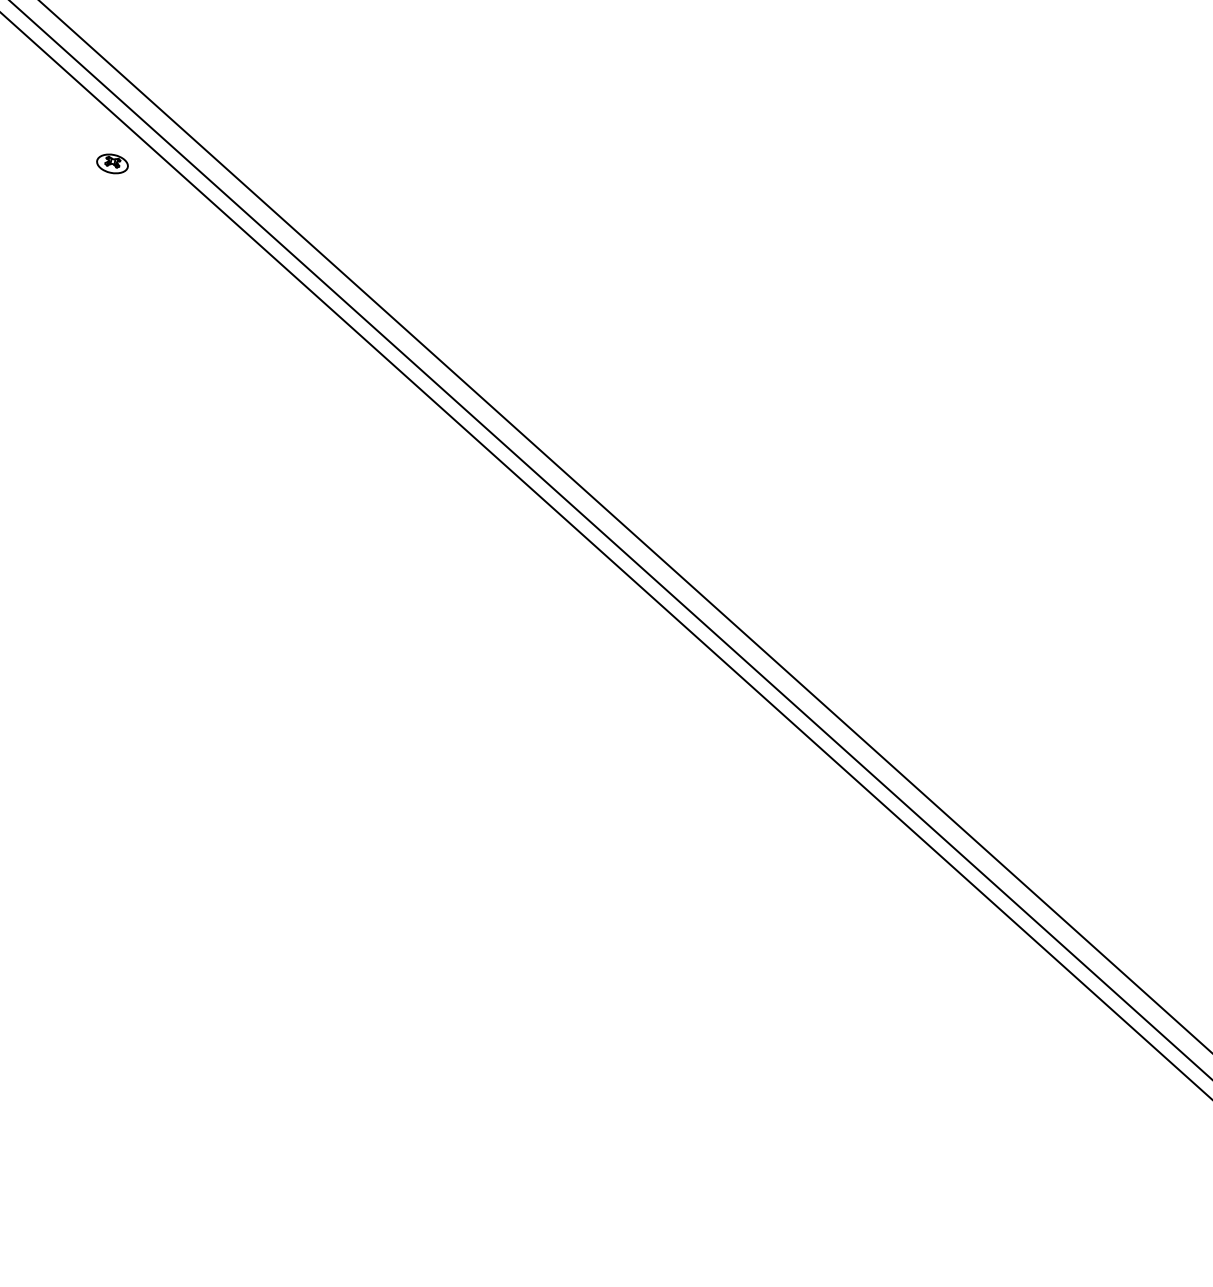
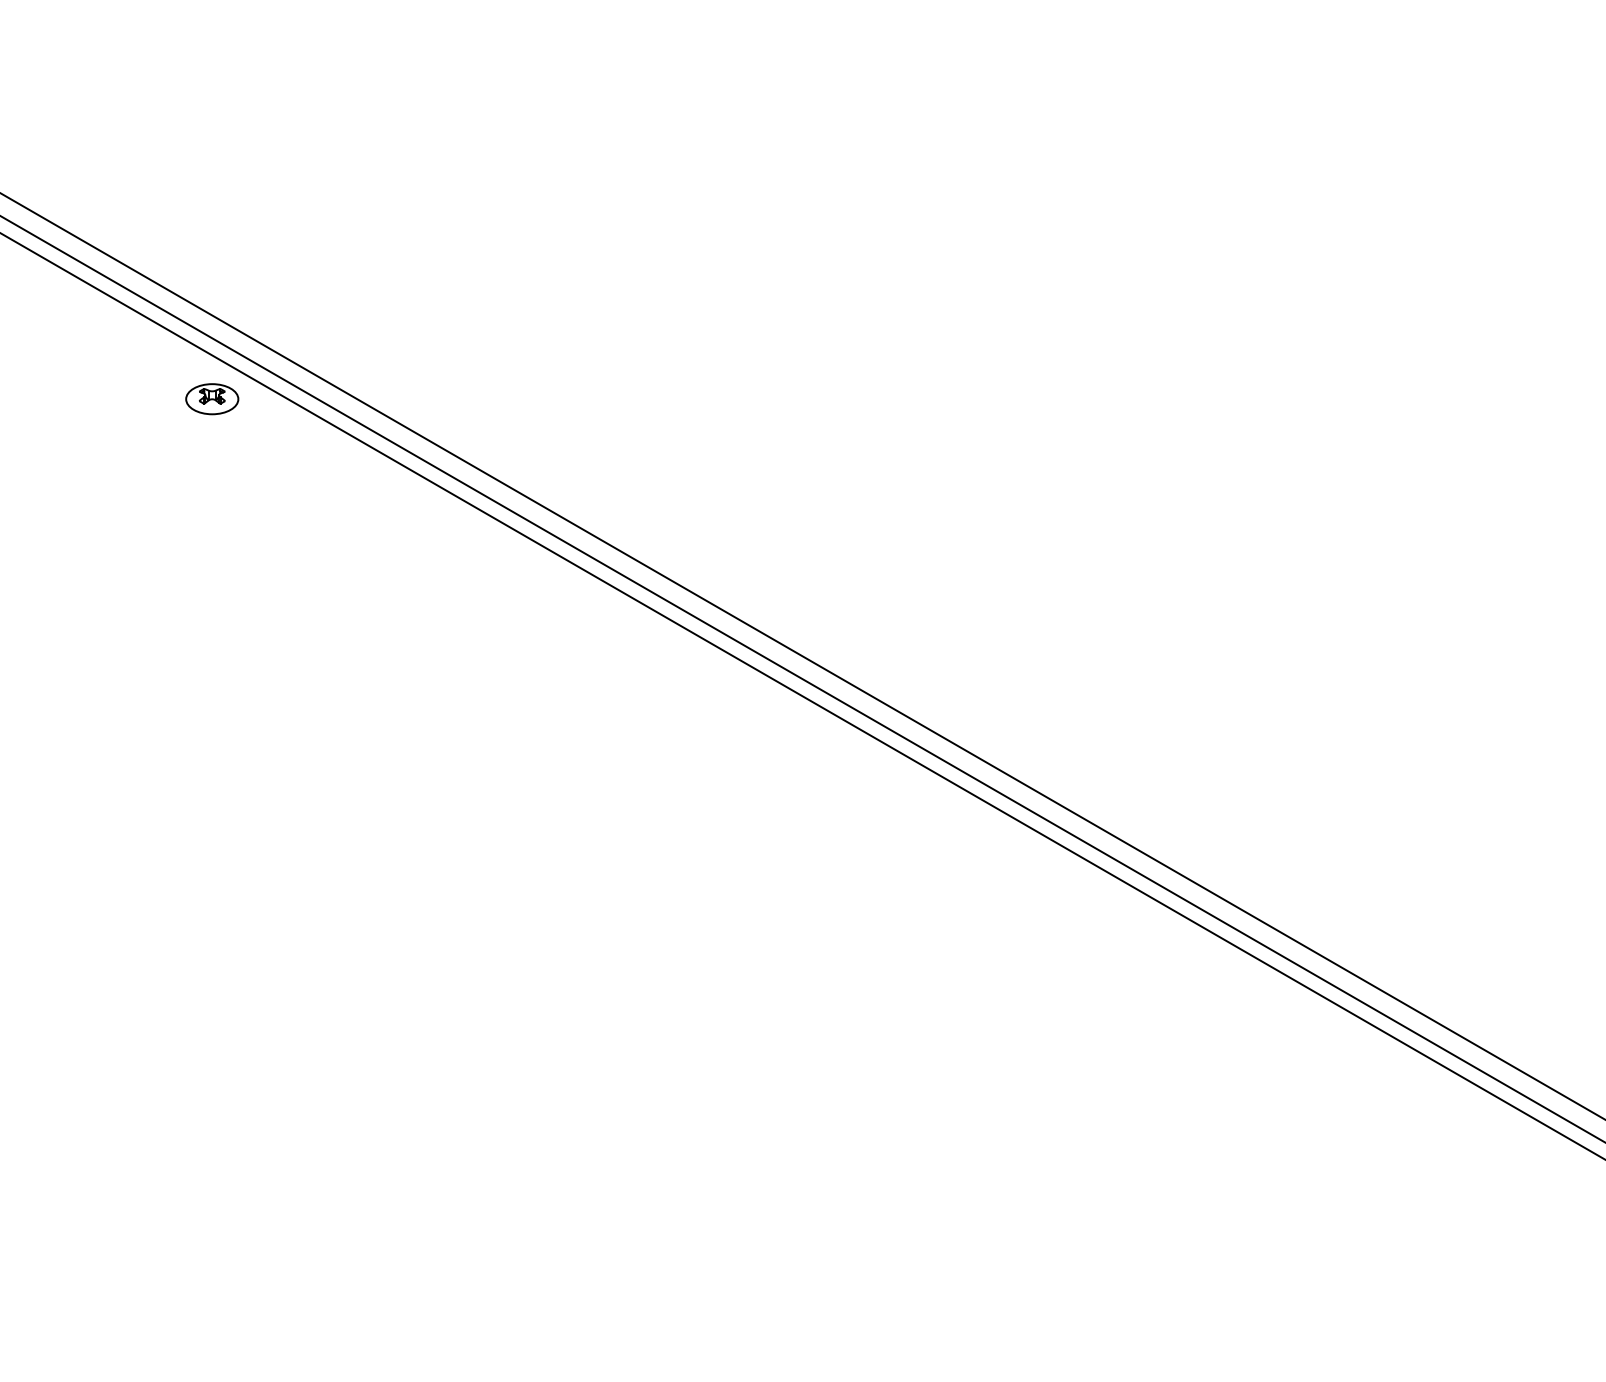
part: (112, 164) -> (212, 399), size x1.67

